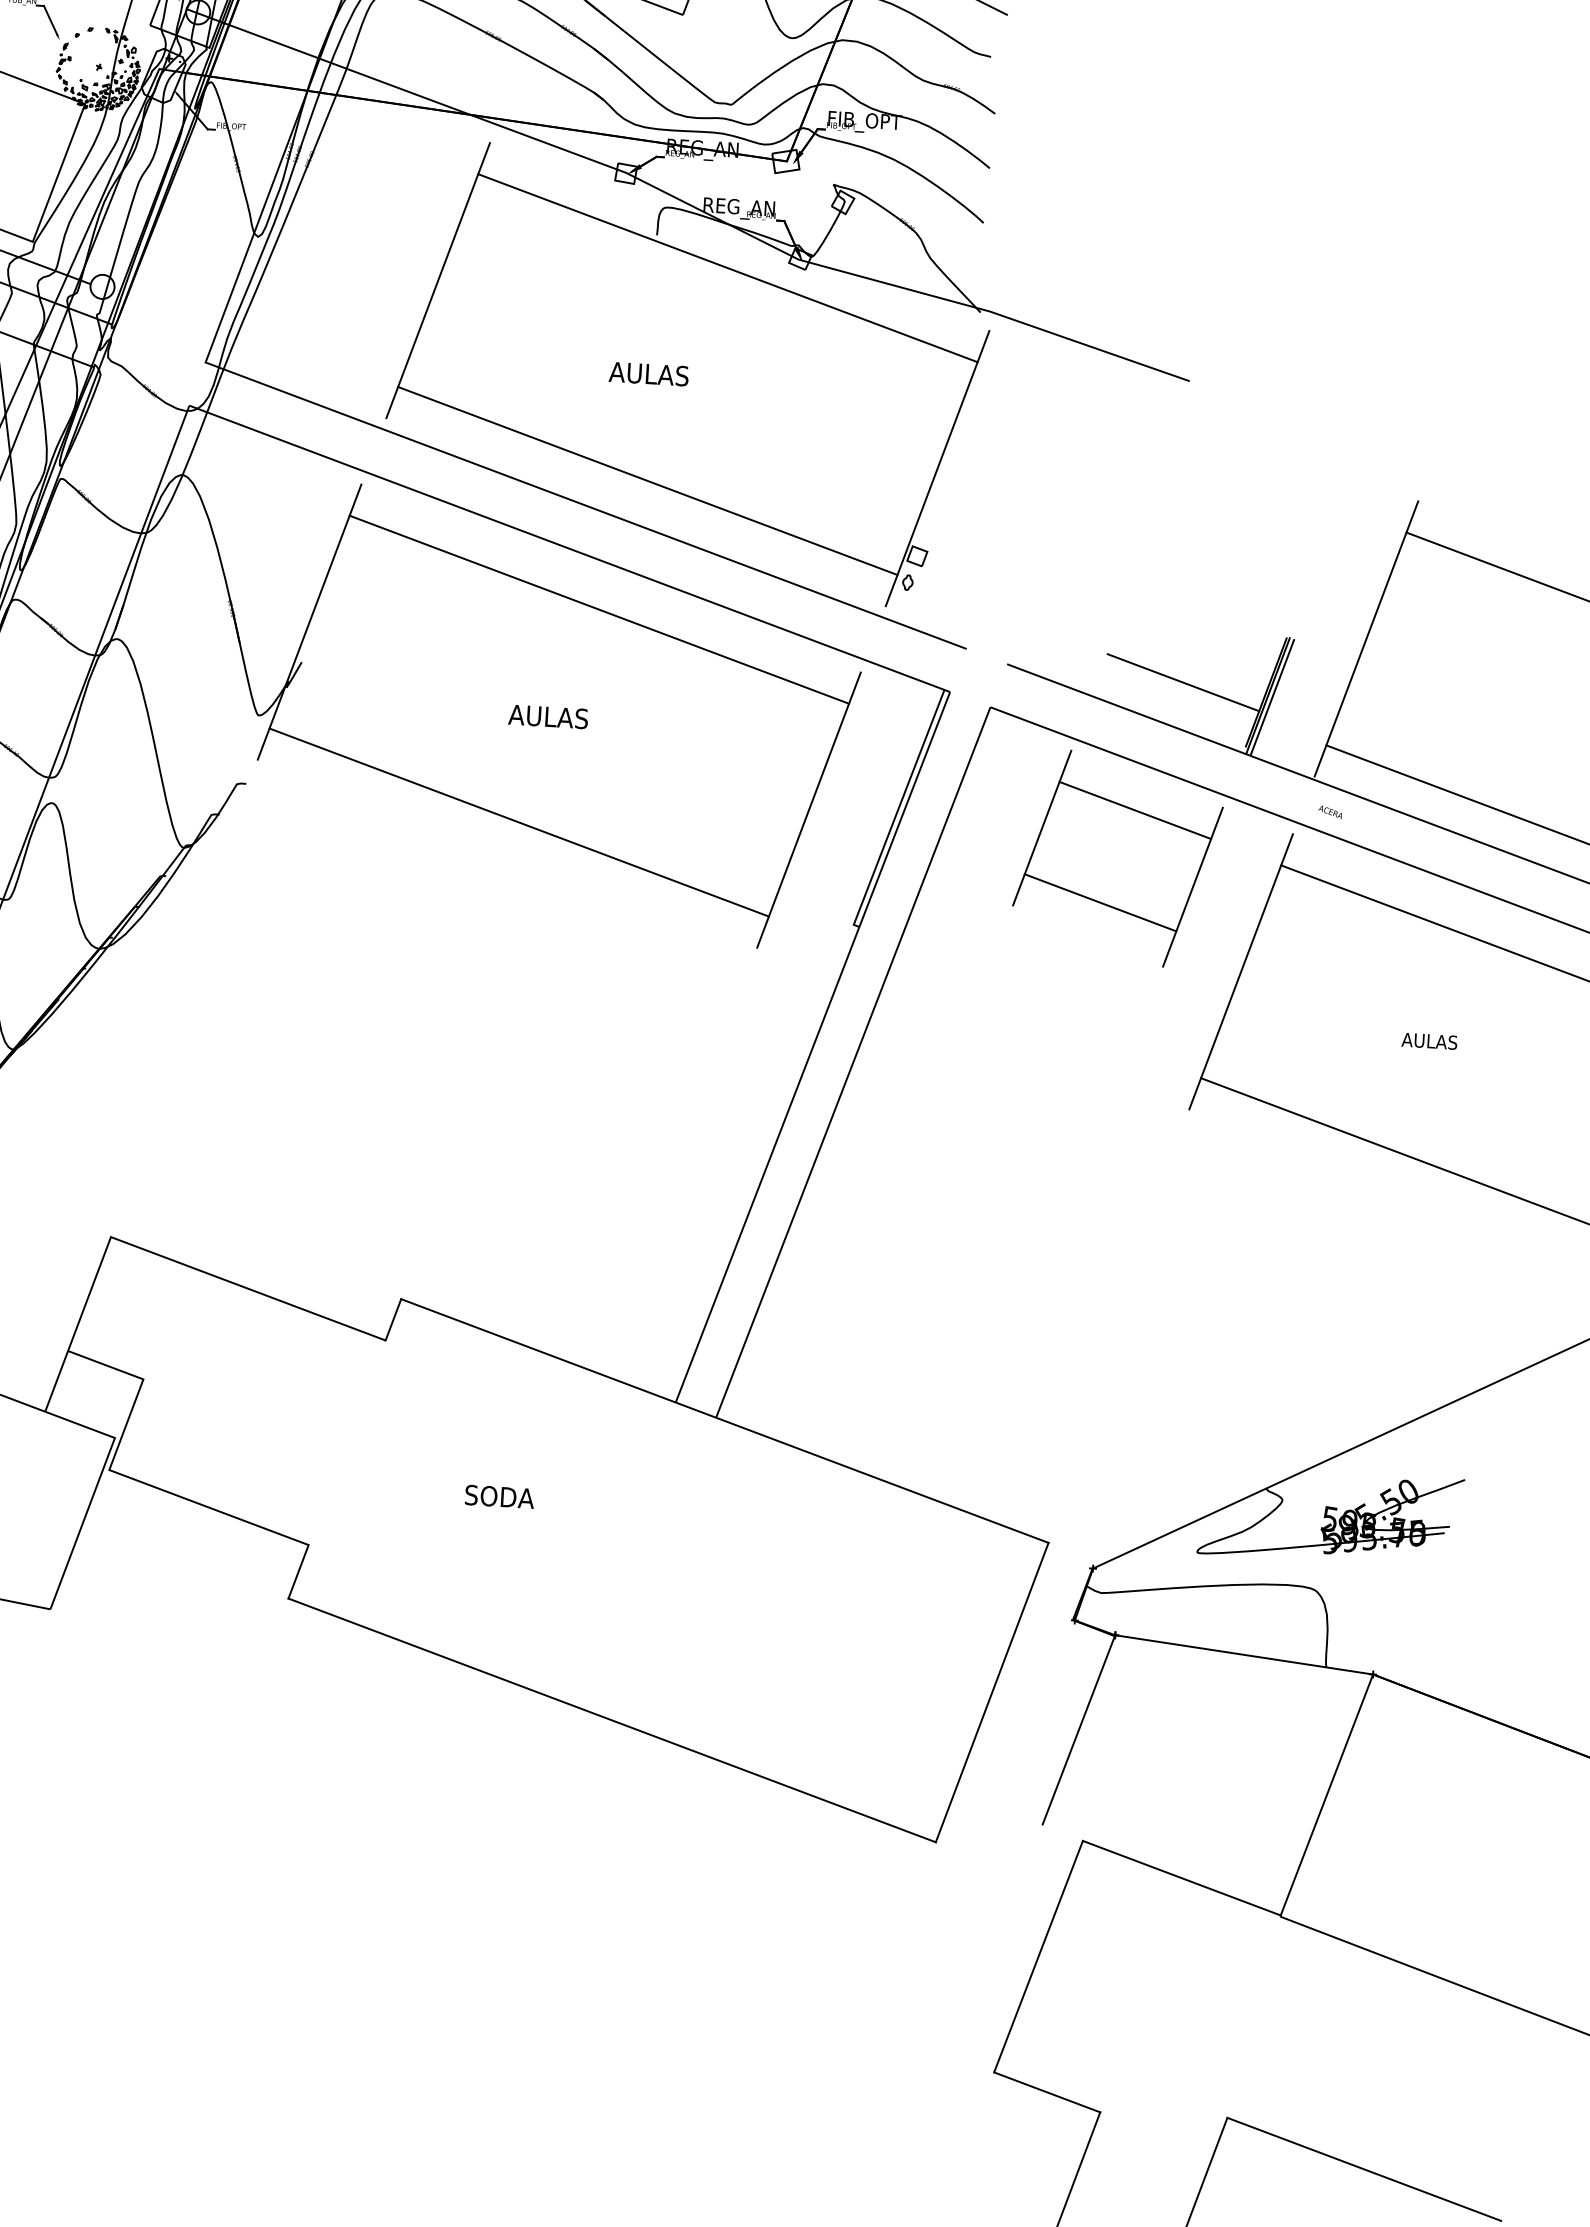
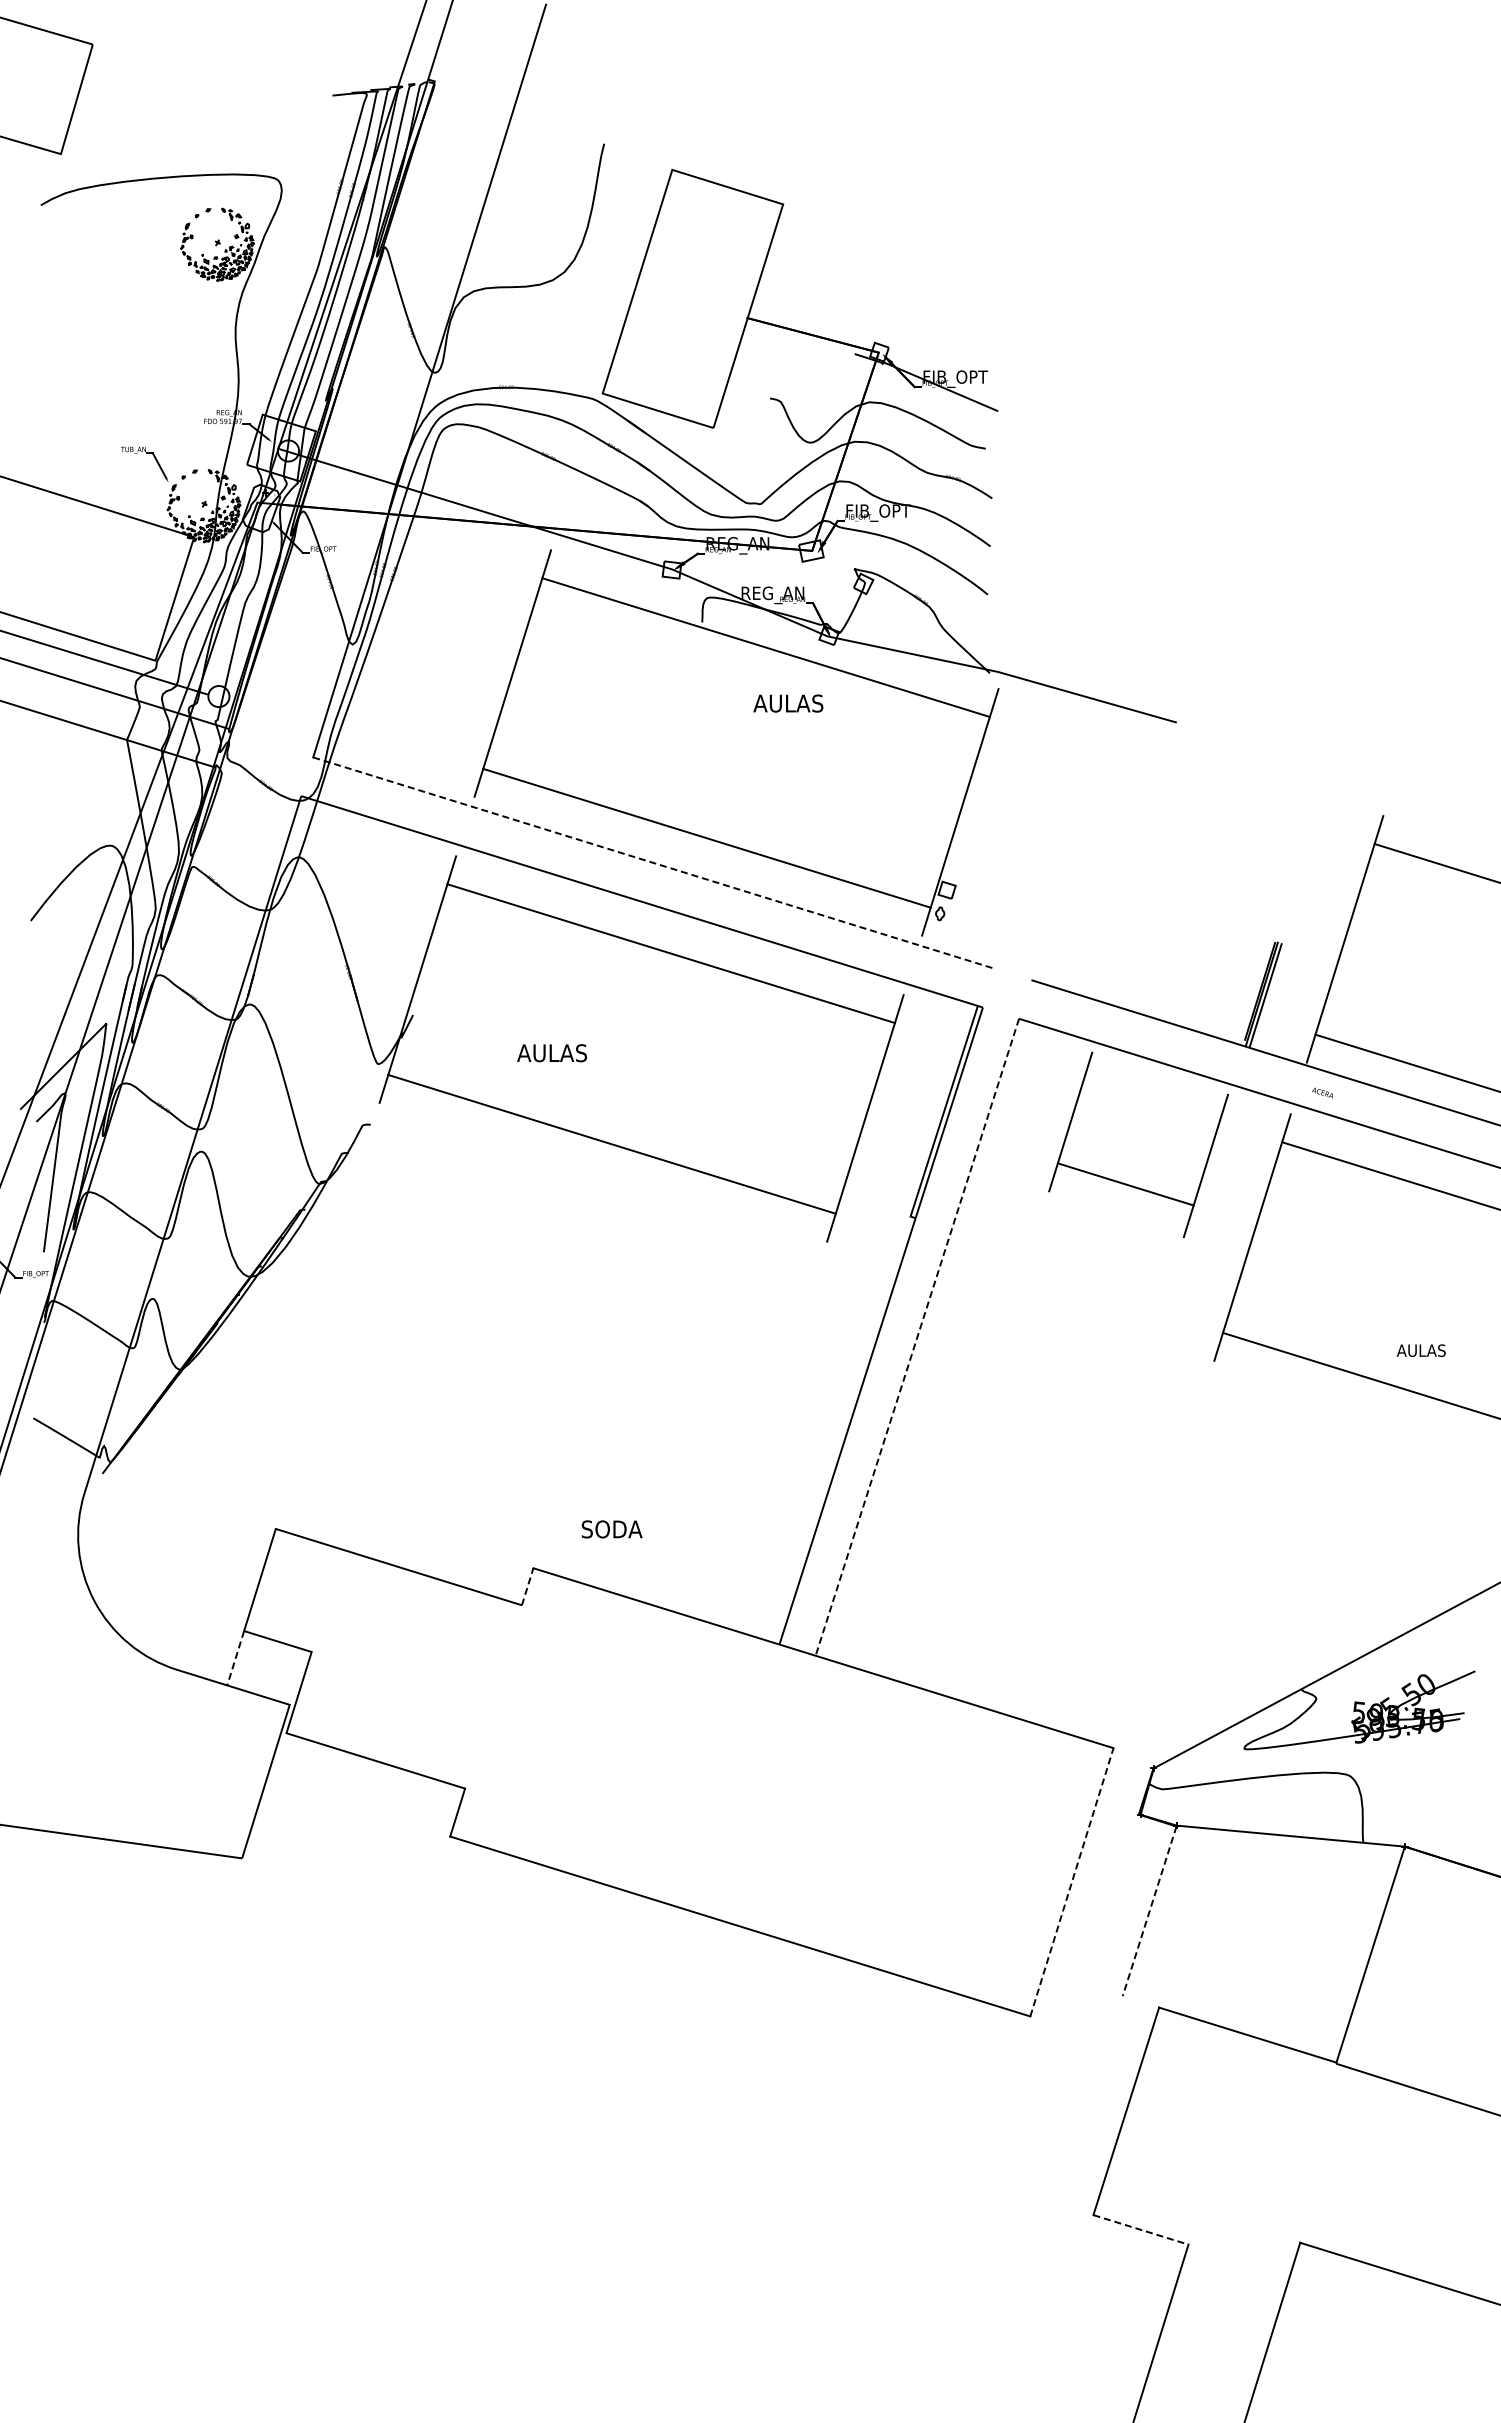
text: (649, 374) -> (788, 703), moved
line: (586, 506) -> (654, 863), solid -> dashed
line: (1182, 683) -> (1186, 987), removed
text: (547, 717) -> (551, 1053), moved
line: (1135, 810) -> (1151, 1101), removed
text: (1429, 1041) -> (1421, 1350), moved
line: (853, 1062) -> (917, 1337), solid -> dashed
line: (393, 1319) -> (527, 1586), solid -> dashed
line: (56, 1381) -> (235, 1658), solid -> dashed
text: (499, 1496) -> (611, 1529), moved
line: (992, 1691) -> (1072, 1881), solid -> dashed
line: (1078, 1731) -> (1149, 1911), solid -> dashed
line: (1046, 2091) -> (1140, 2229), solid -> dashed

